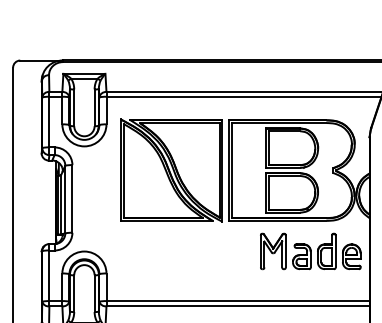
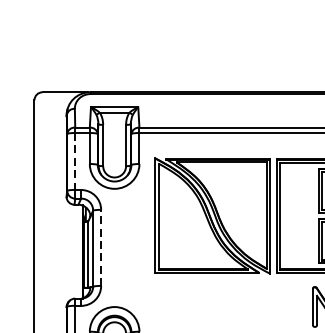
line: (49, 122) -> (75, 161), solid -> dashed
line: (72, 198) -> (101, 247), solid -> dashed

